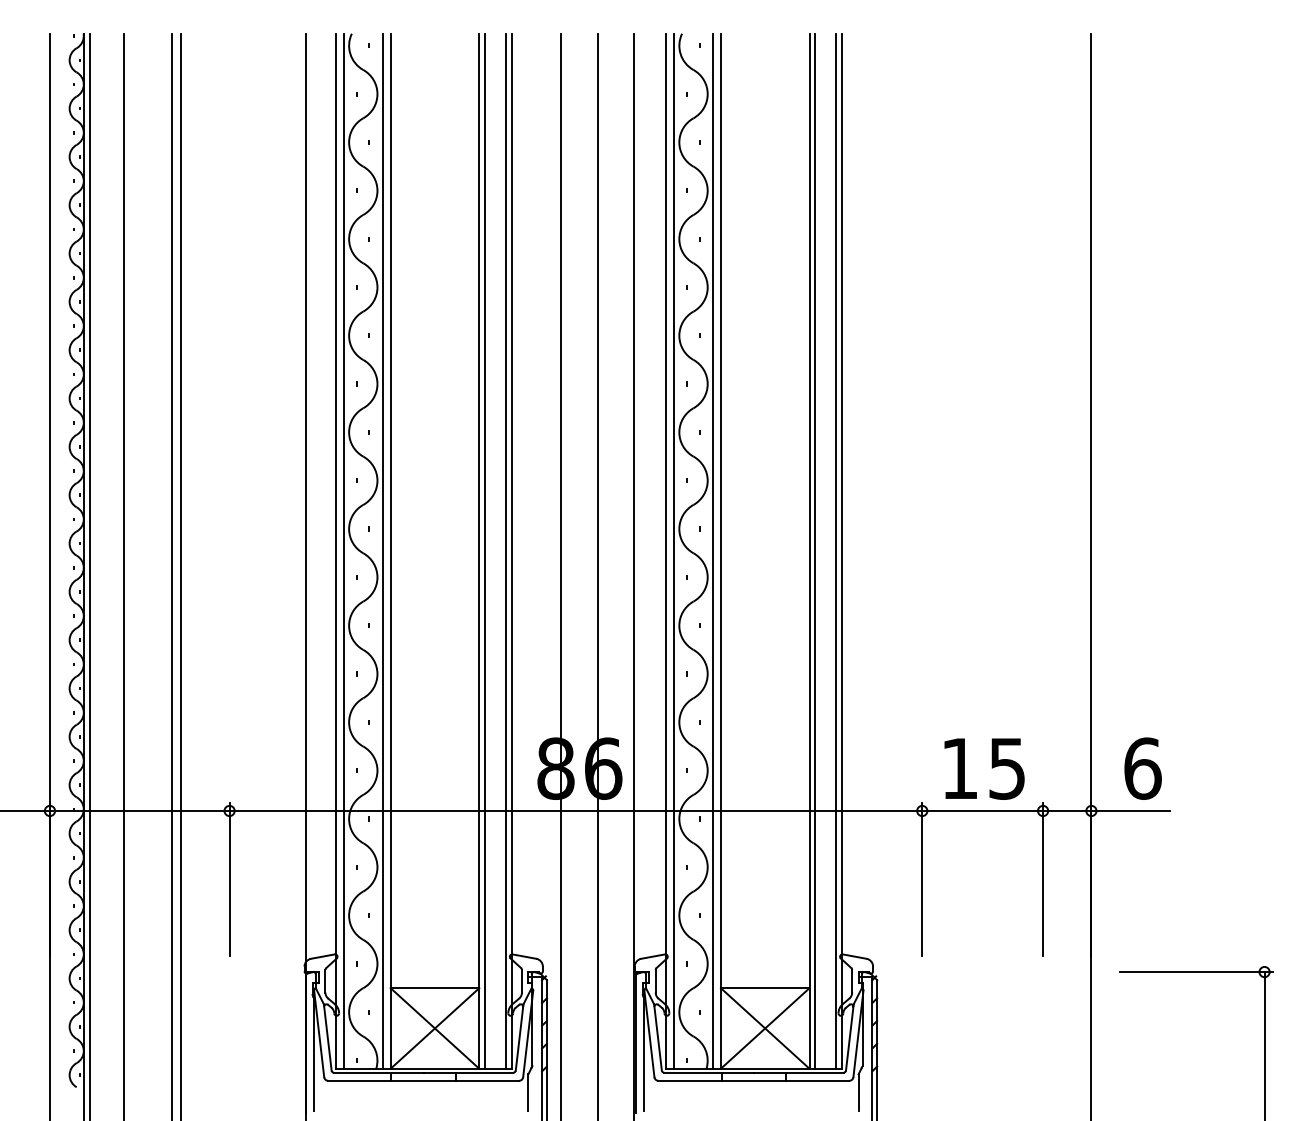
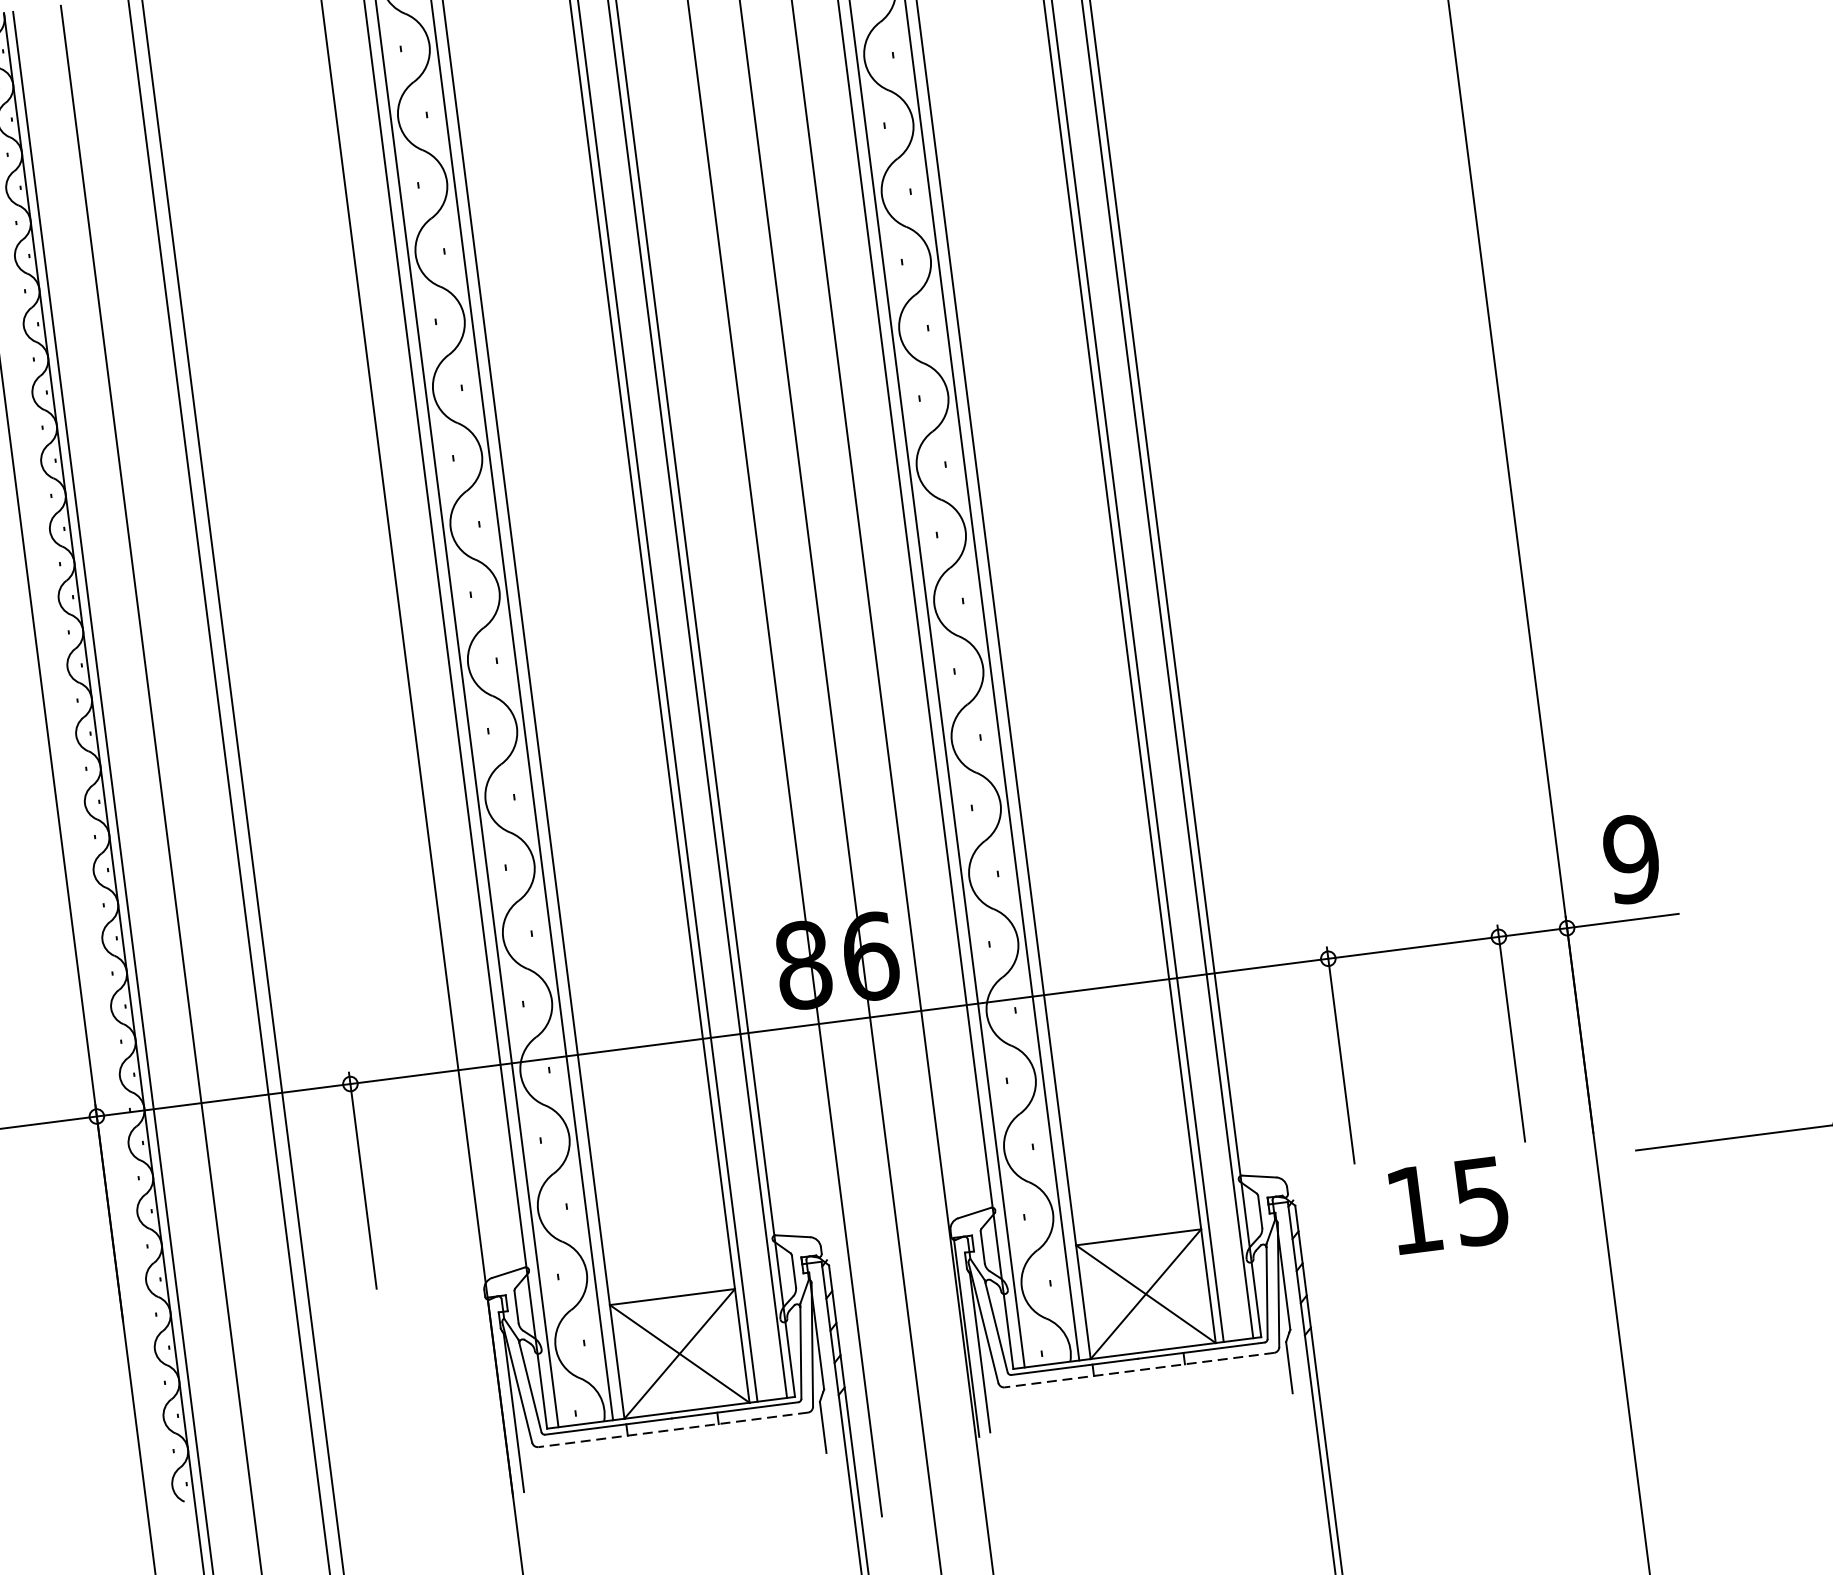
text: (984, 768) -> (1449, 1205), moved
text: (1142, 768) -> (1631, 858), 6 -> 9
line: (423, 1080) -> (672, 1429), solid -> dashed
line: (753, 1080) -> (1138, 1369), solid -> dashed

